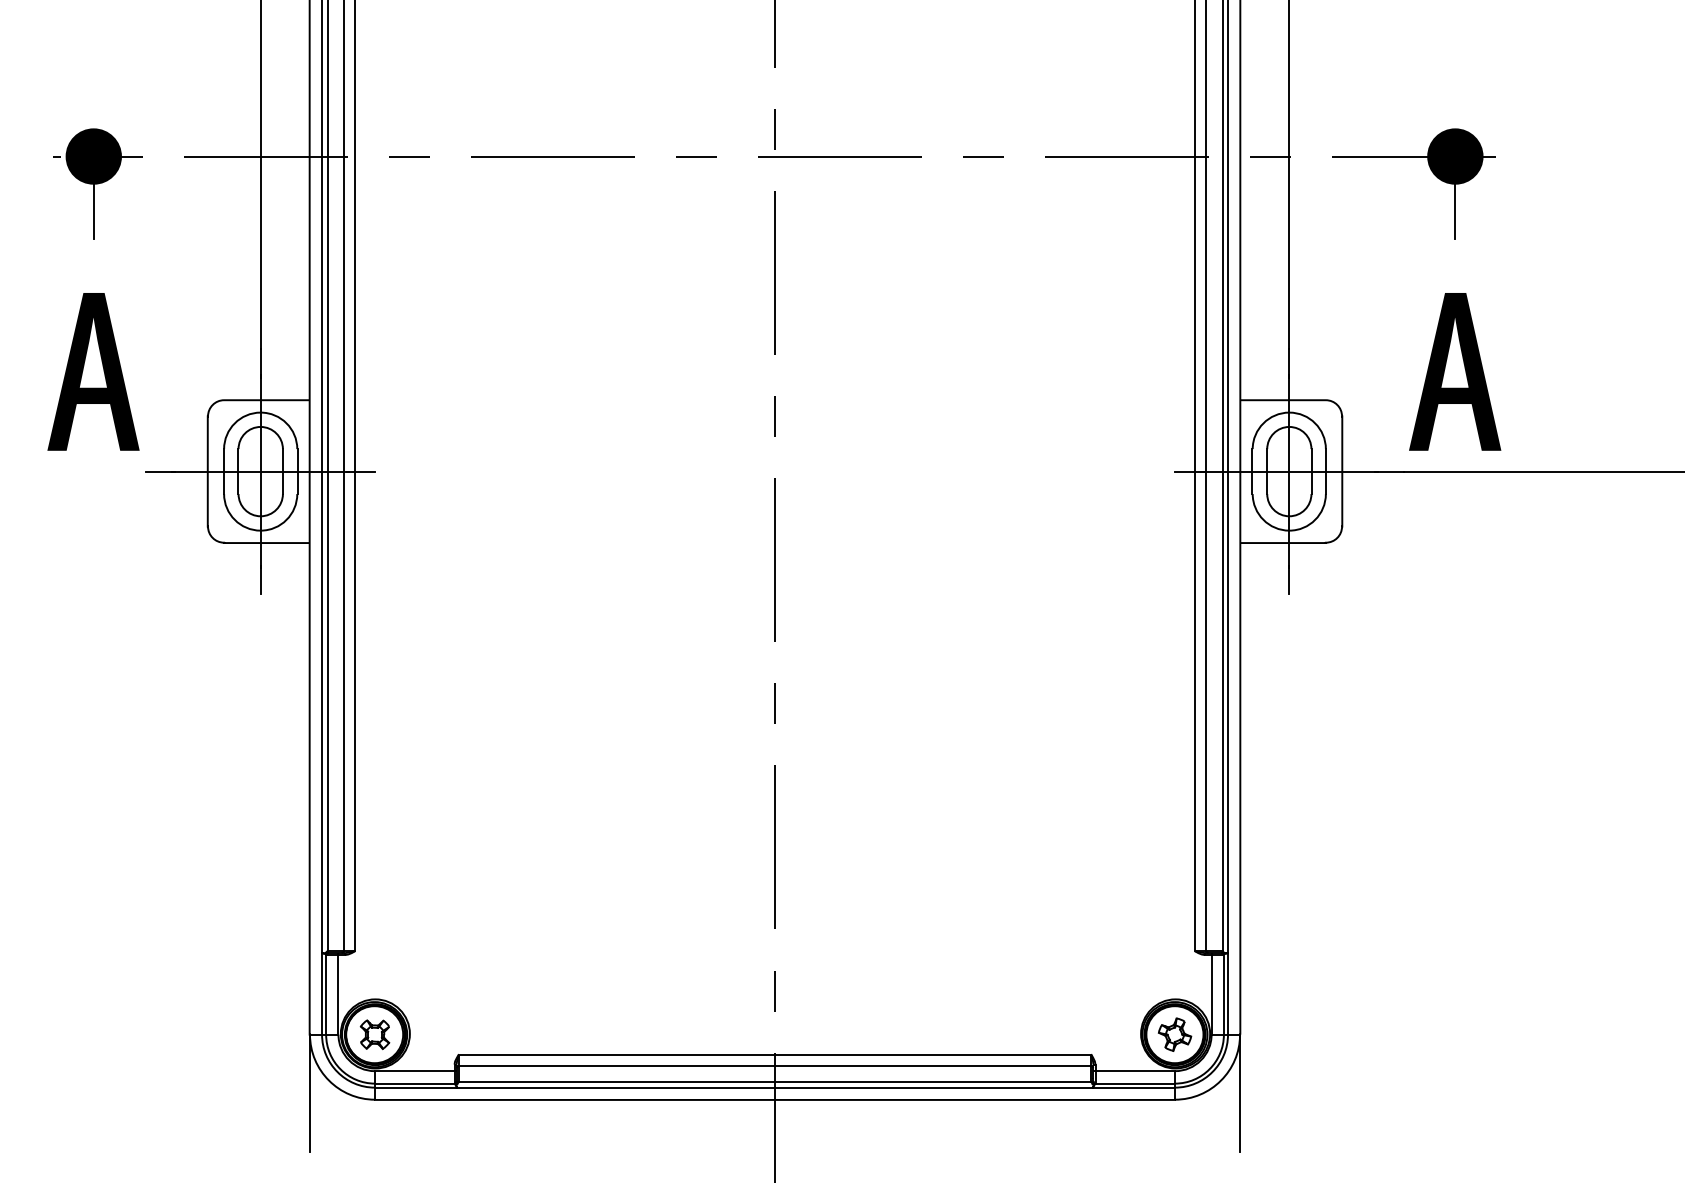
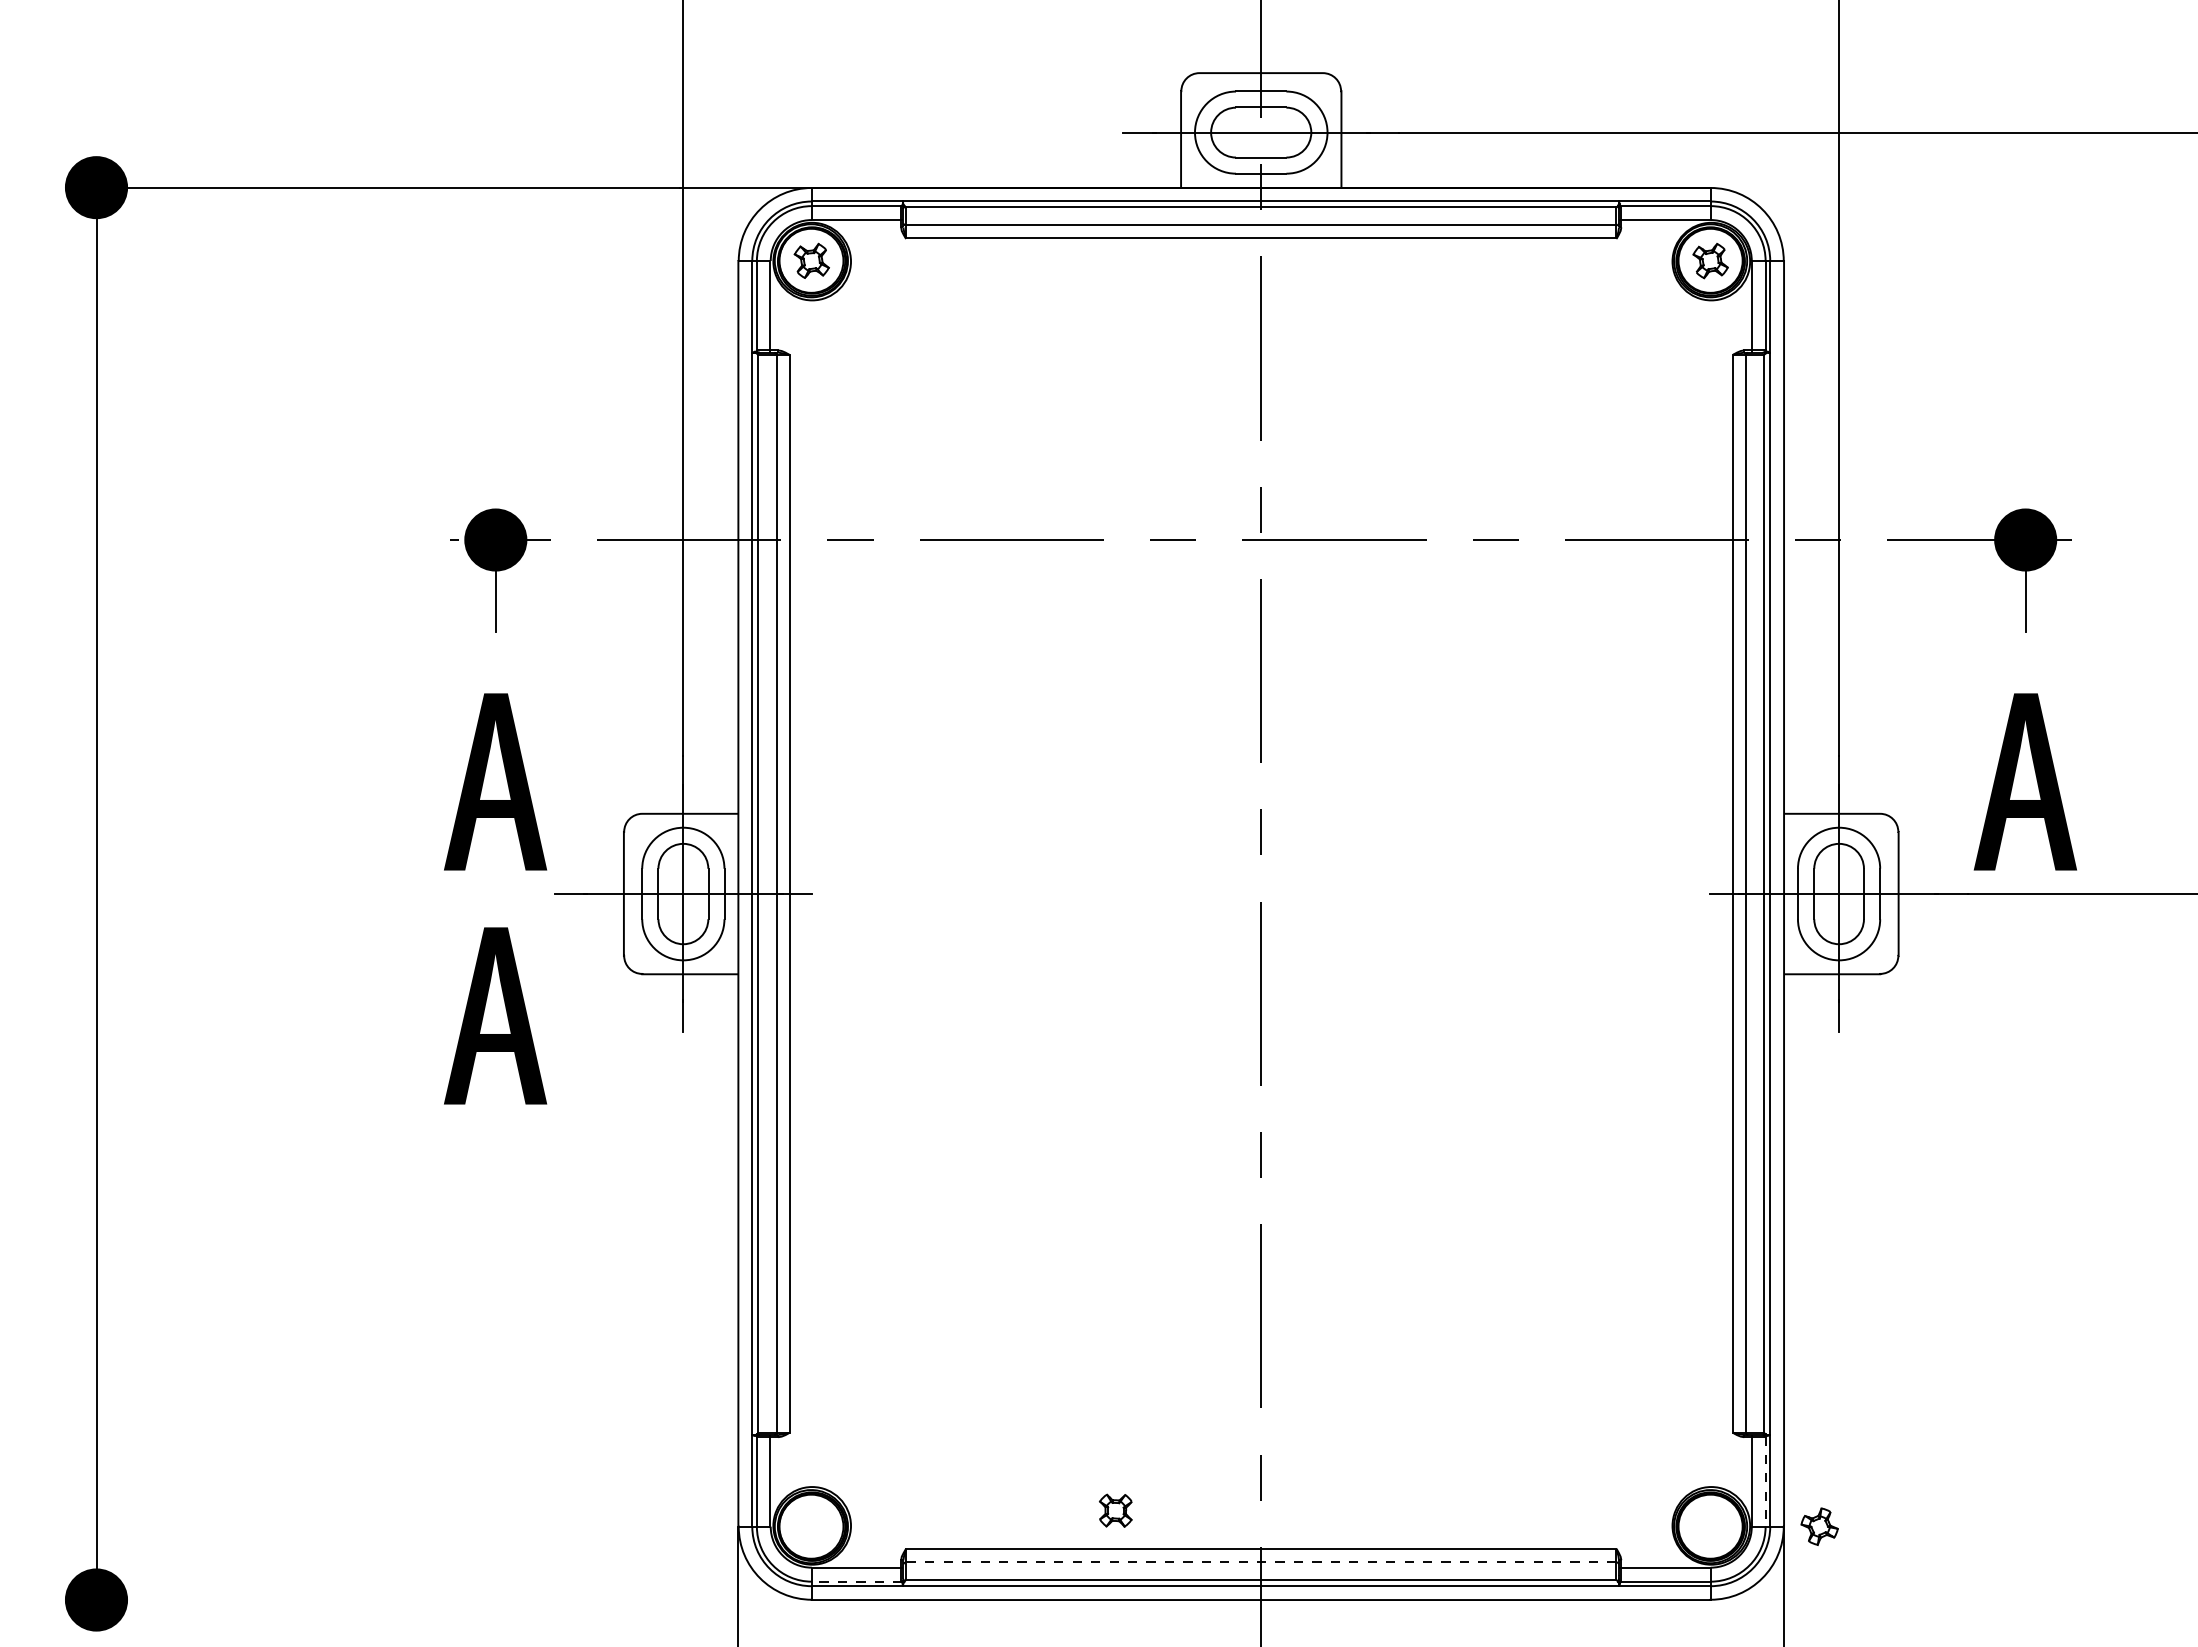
part: (93, 579) -> (495, 1015), added
line: (1223, 993) -> (1765, 1480), solid -> dashed
part: (374, 1034) -> (1115, 1510), moved
part: (1174, 1034) -> (1819, 1526), moved
line: (774, 1066) -> (1260, 1562), solid -> dashed
line: (415, 1083) -> (857, 1581), solid -> dashed

